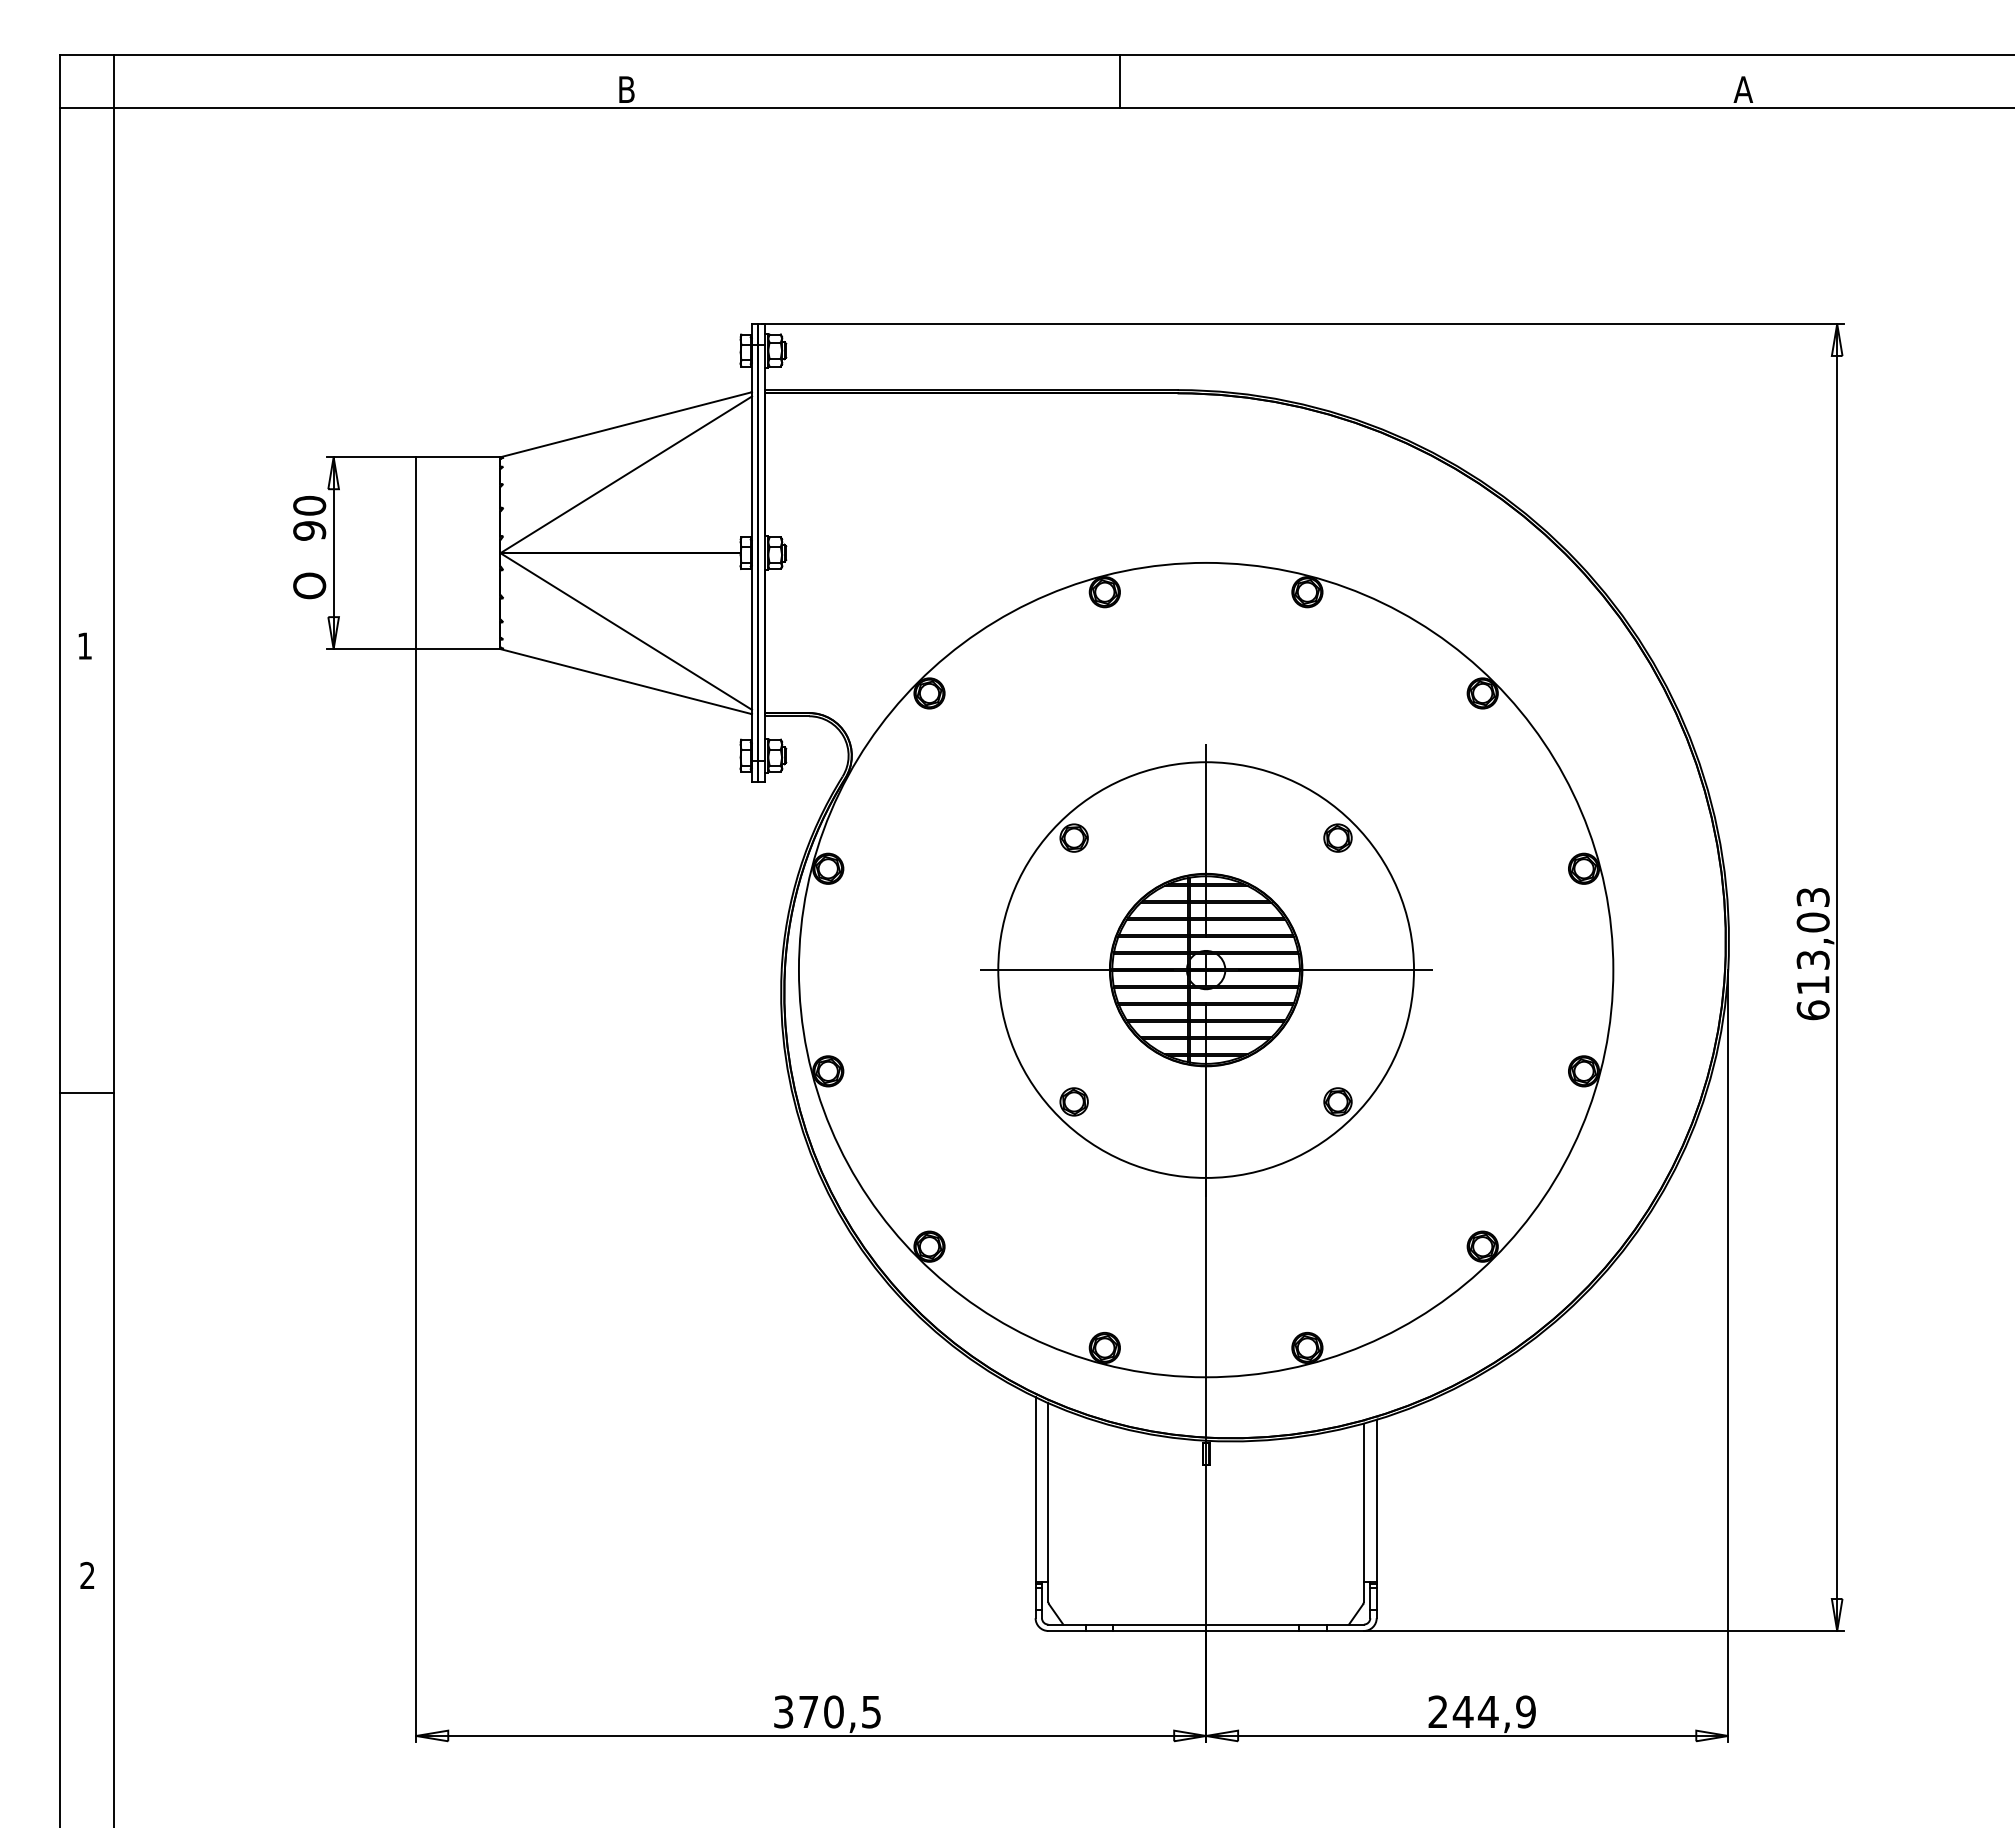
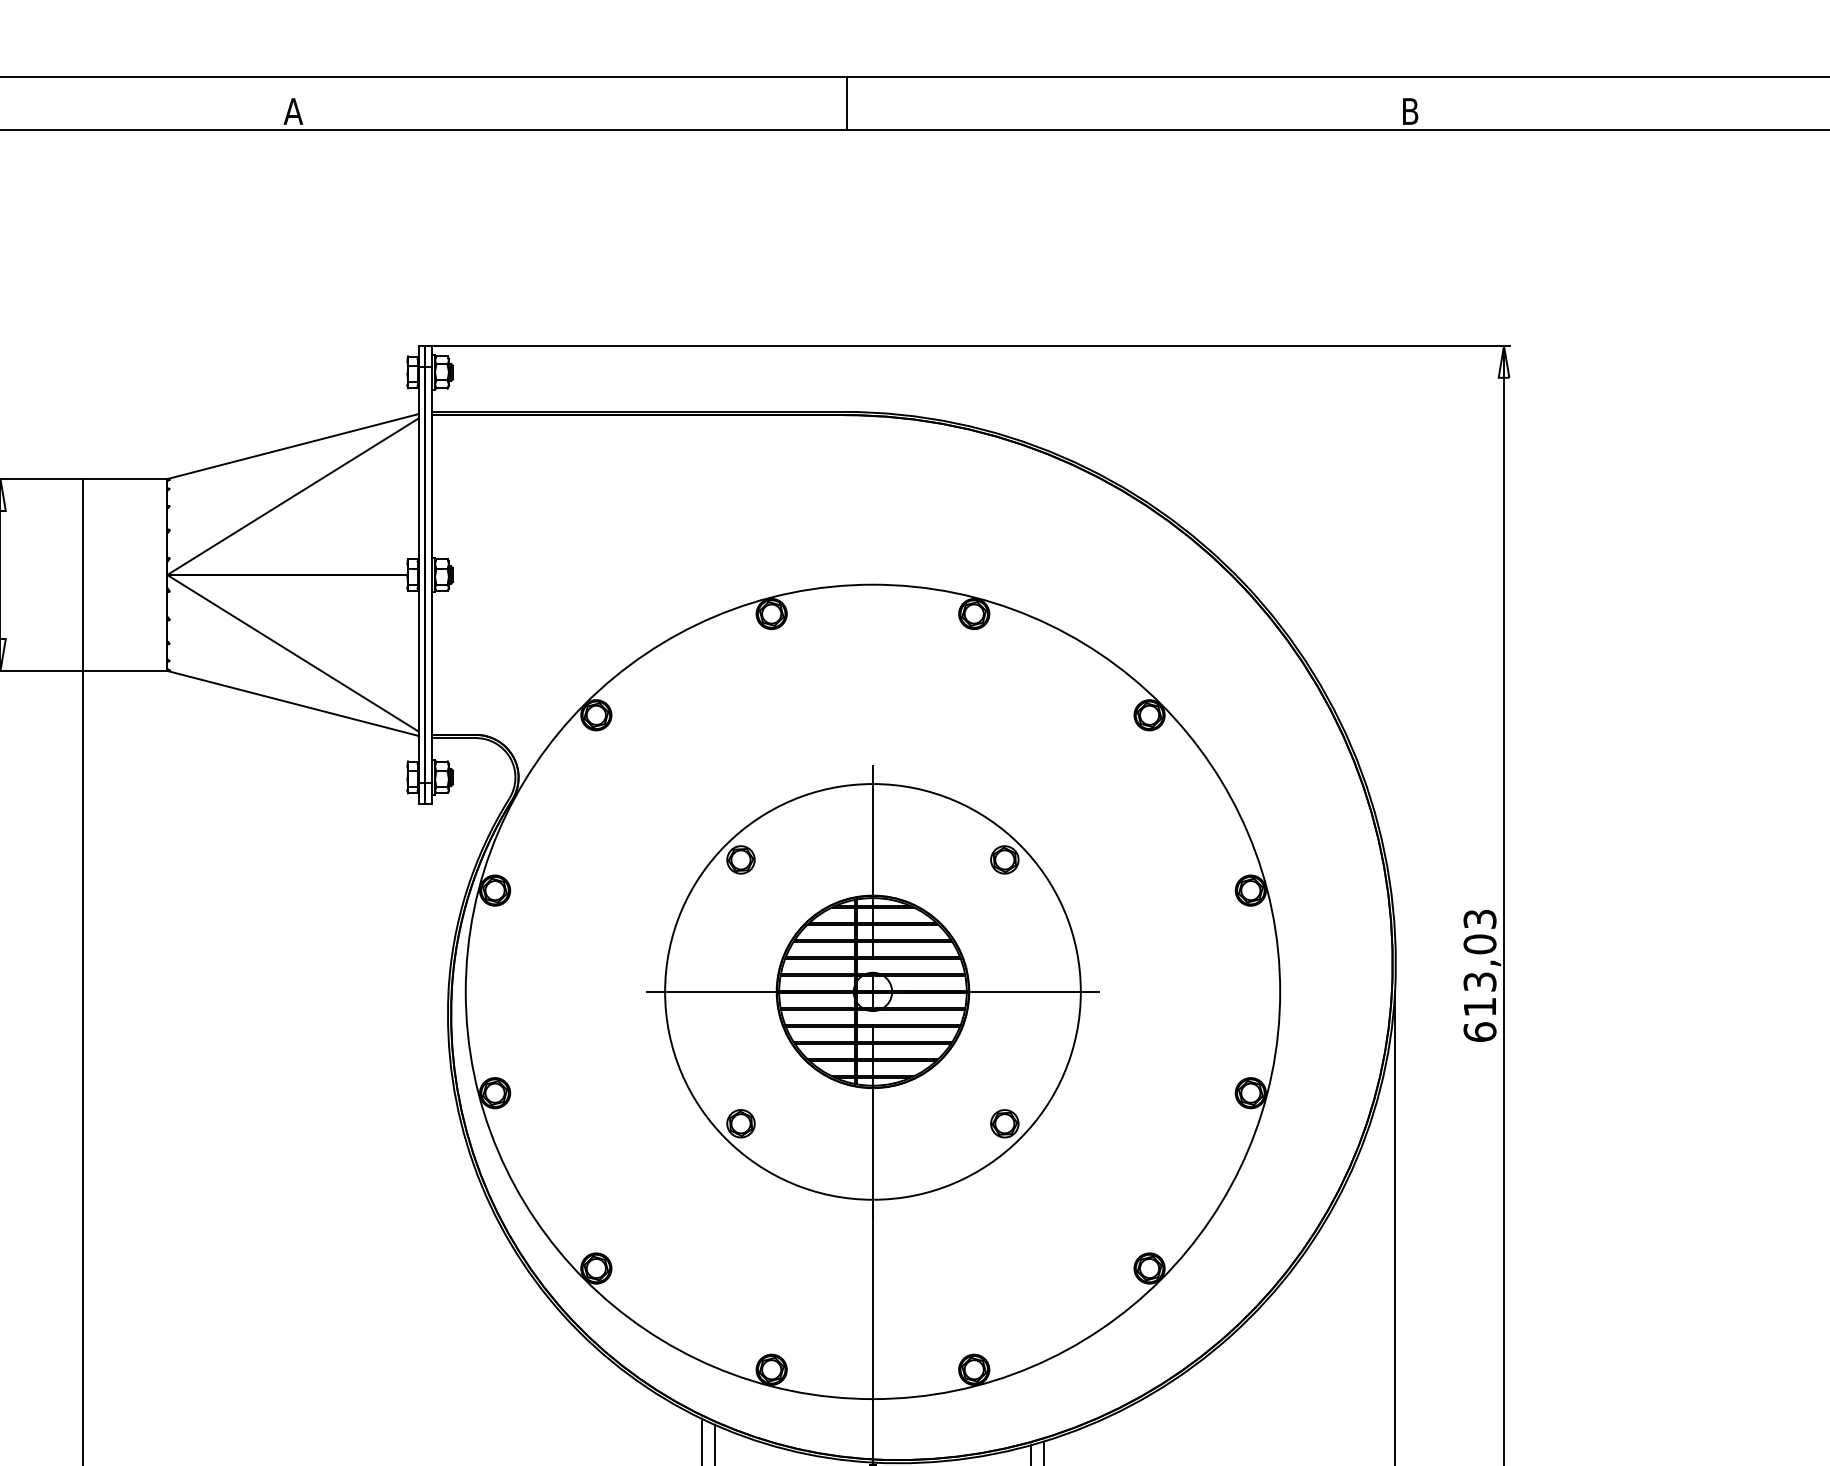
line: (1119, 81) -> (846, 103), moved
text: (626, 89) -> (293, 111), B -> A
text: (1743, 89) -> (1410, 111), A -> B

